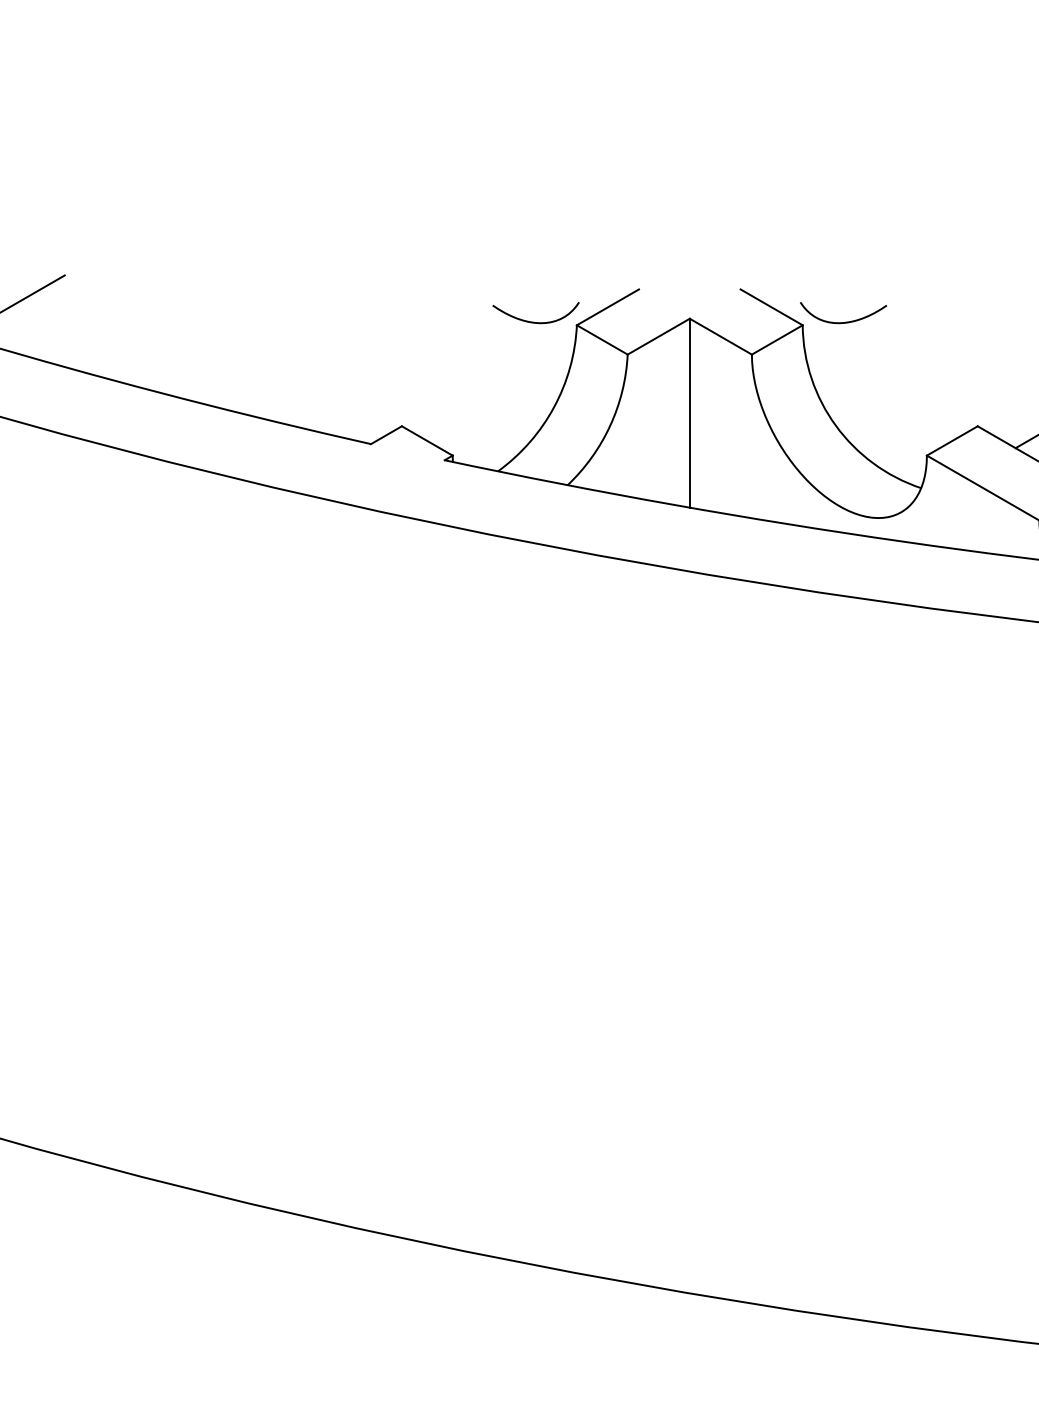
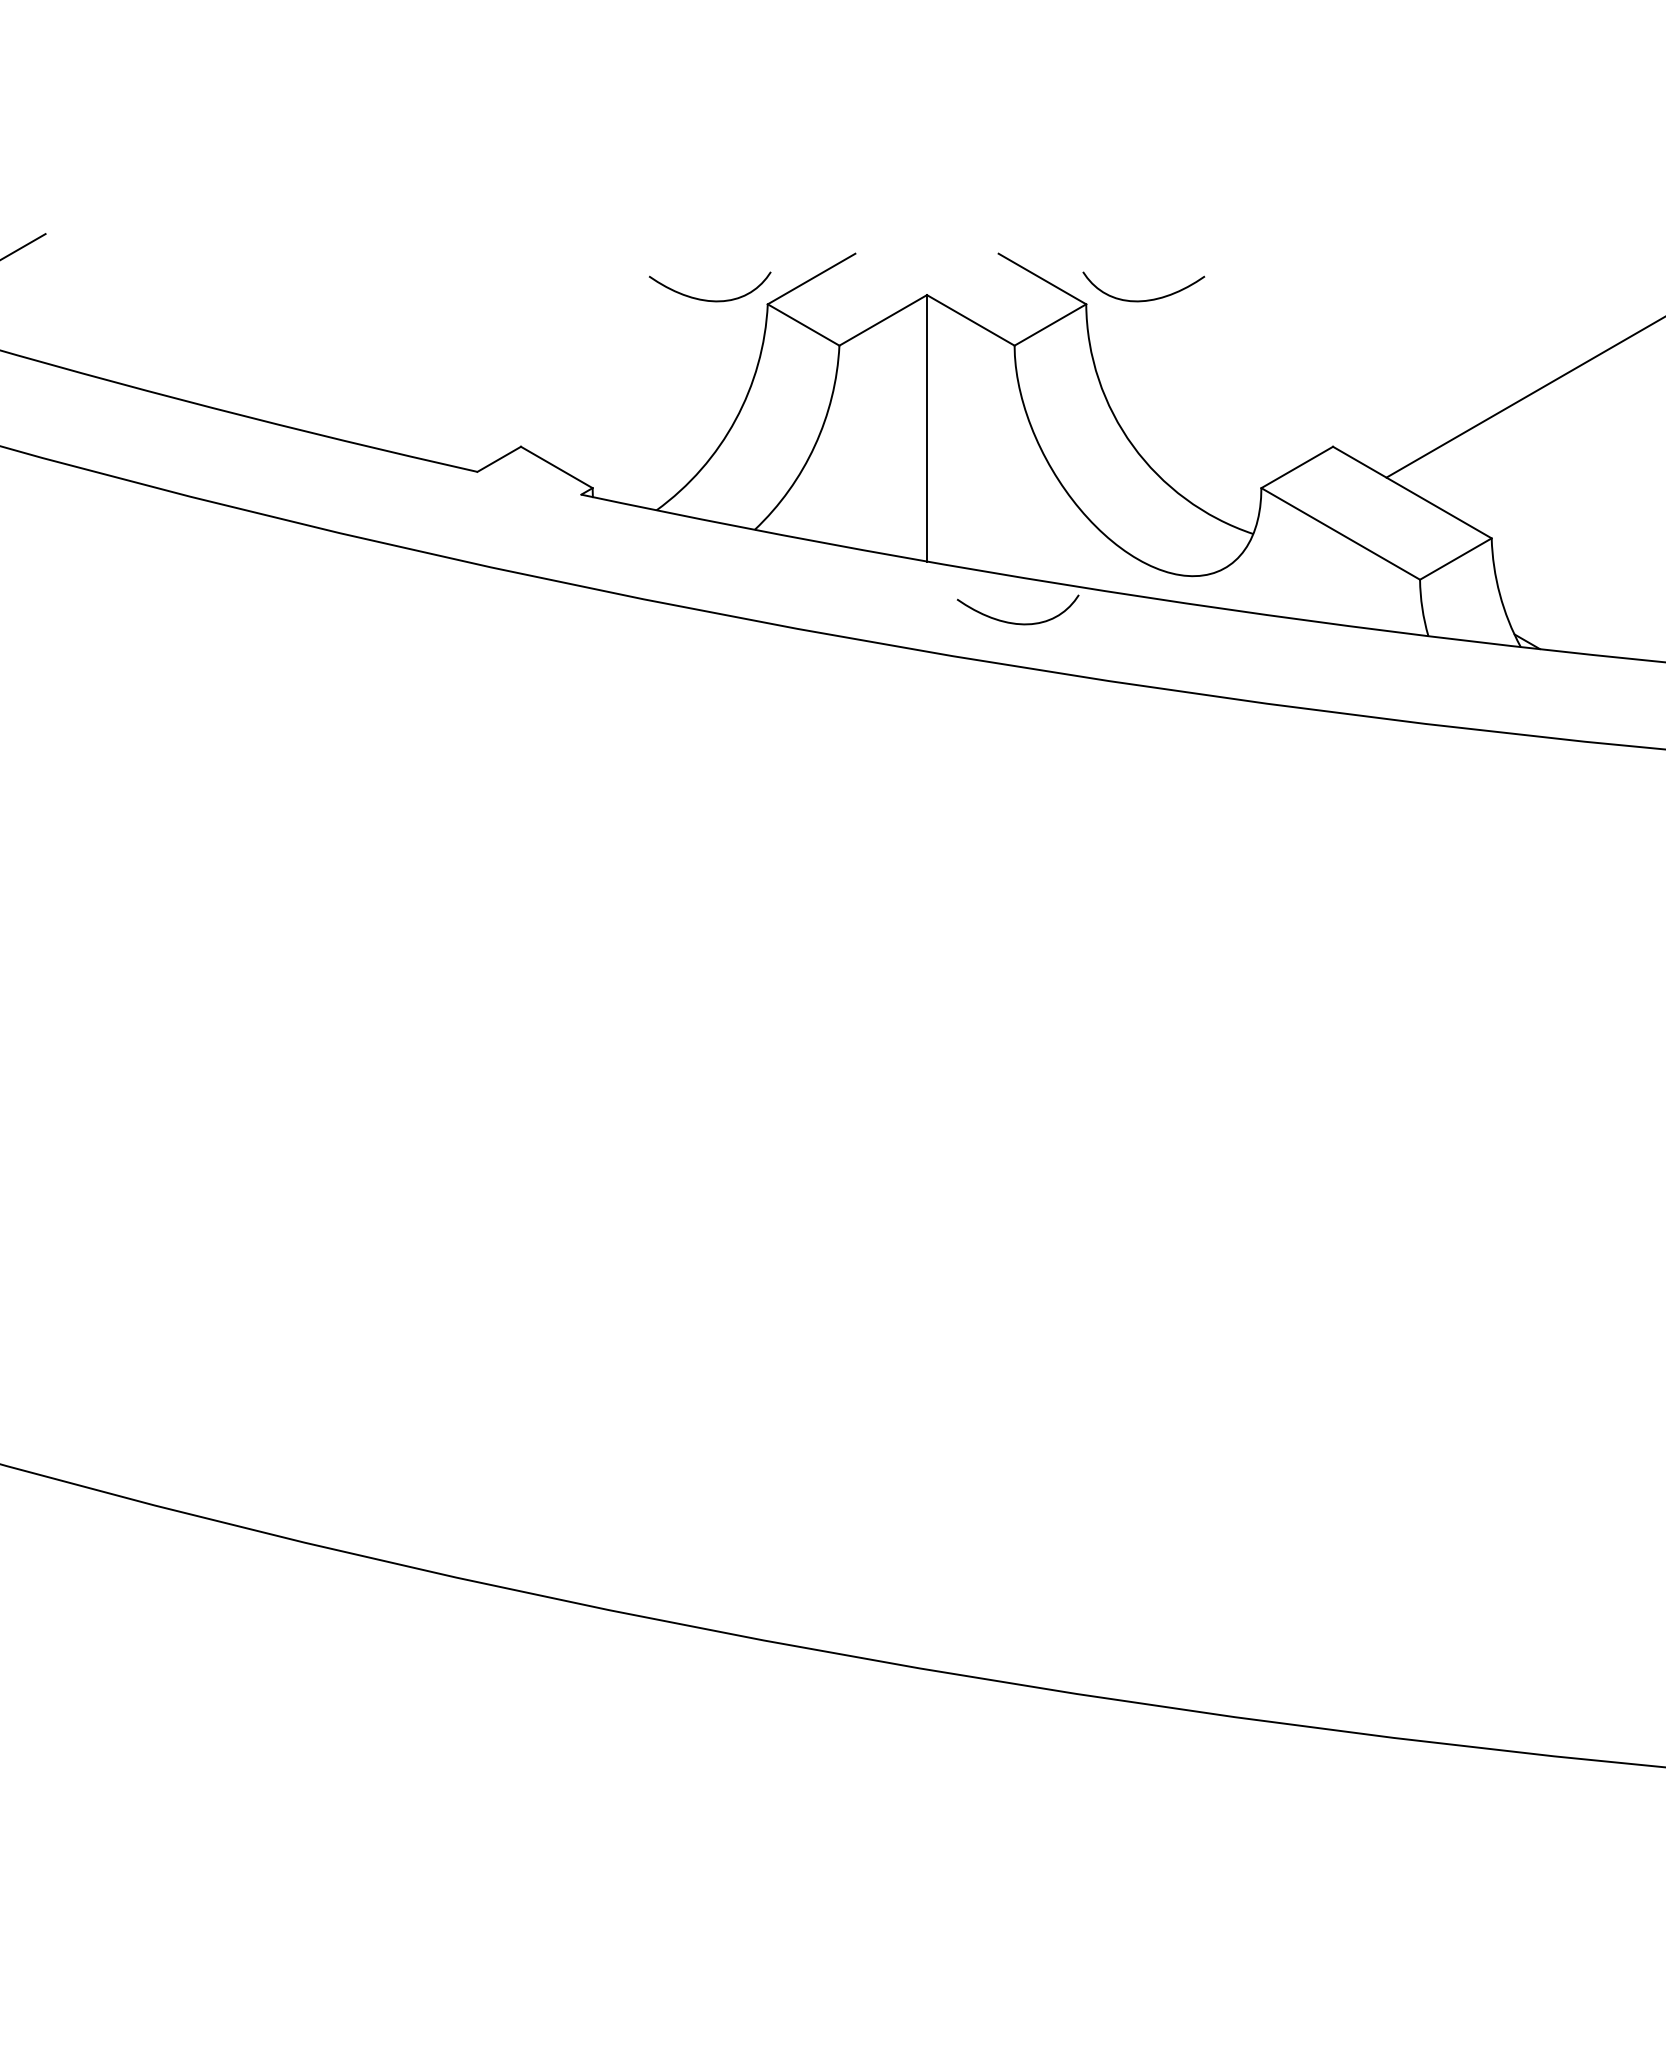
curve: (752, 550) -> (1015, 622), added

